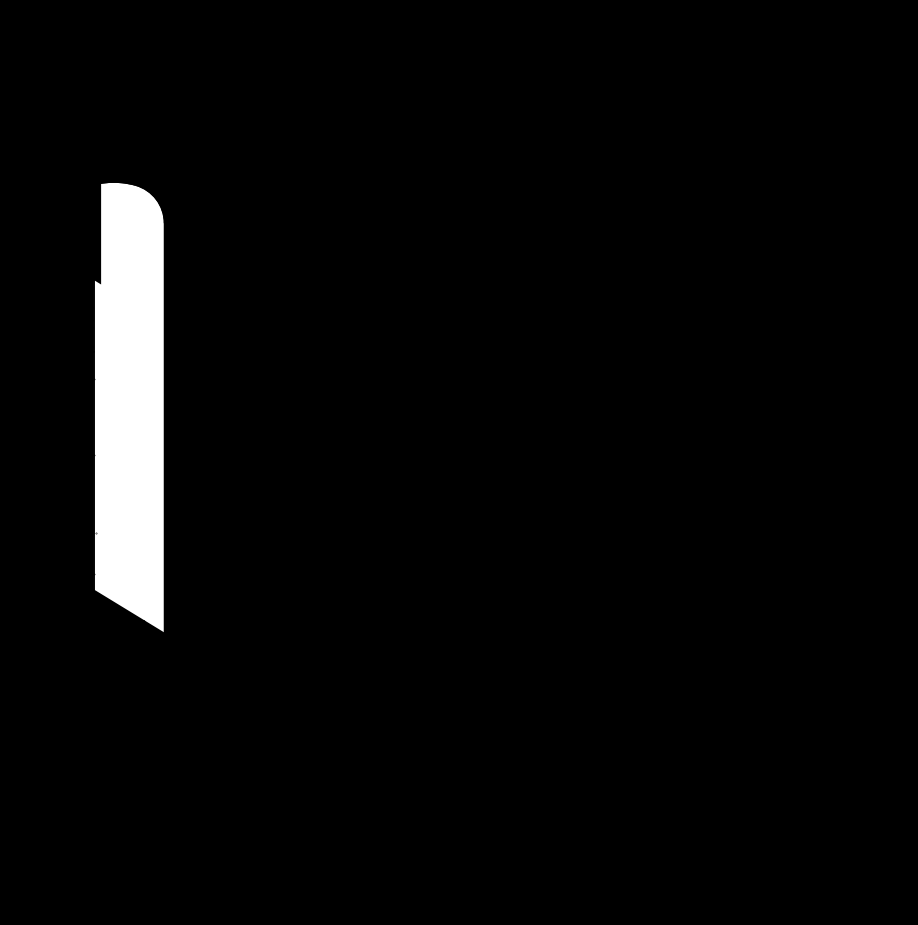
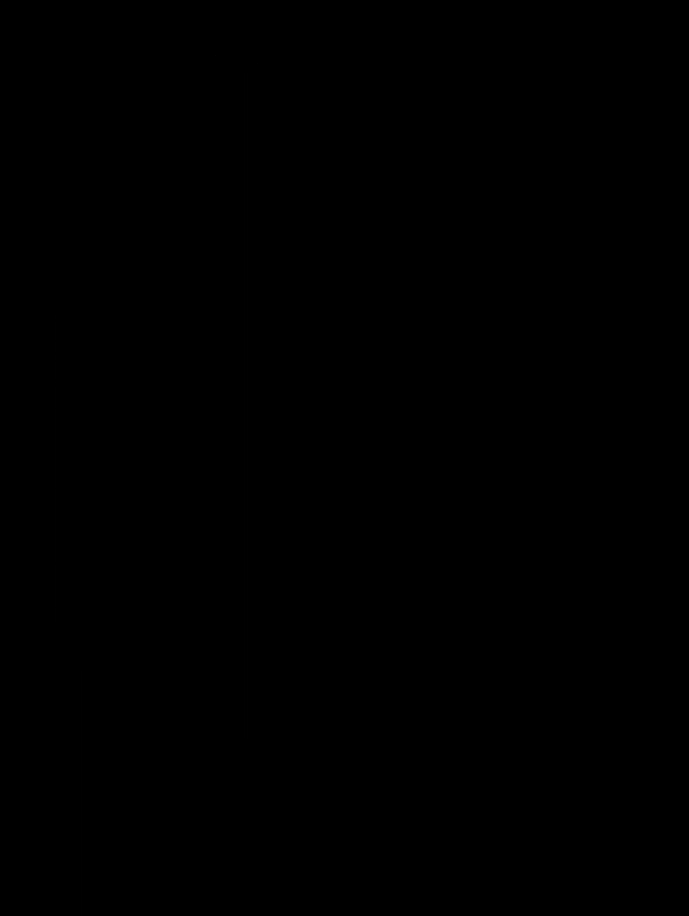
fill: (128, 407) -> (90, 440), added

